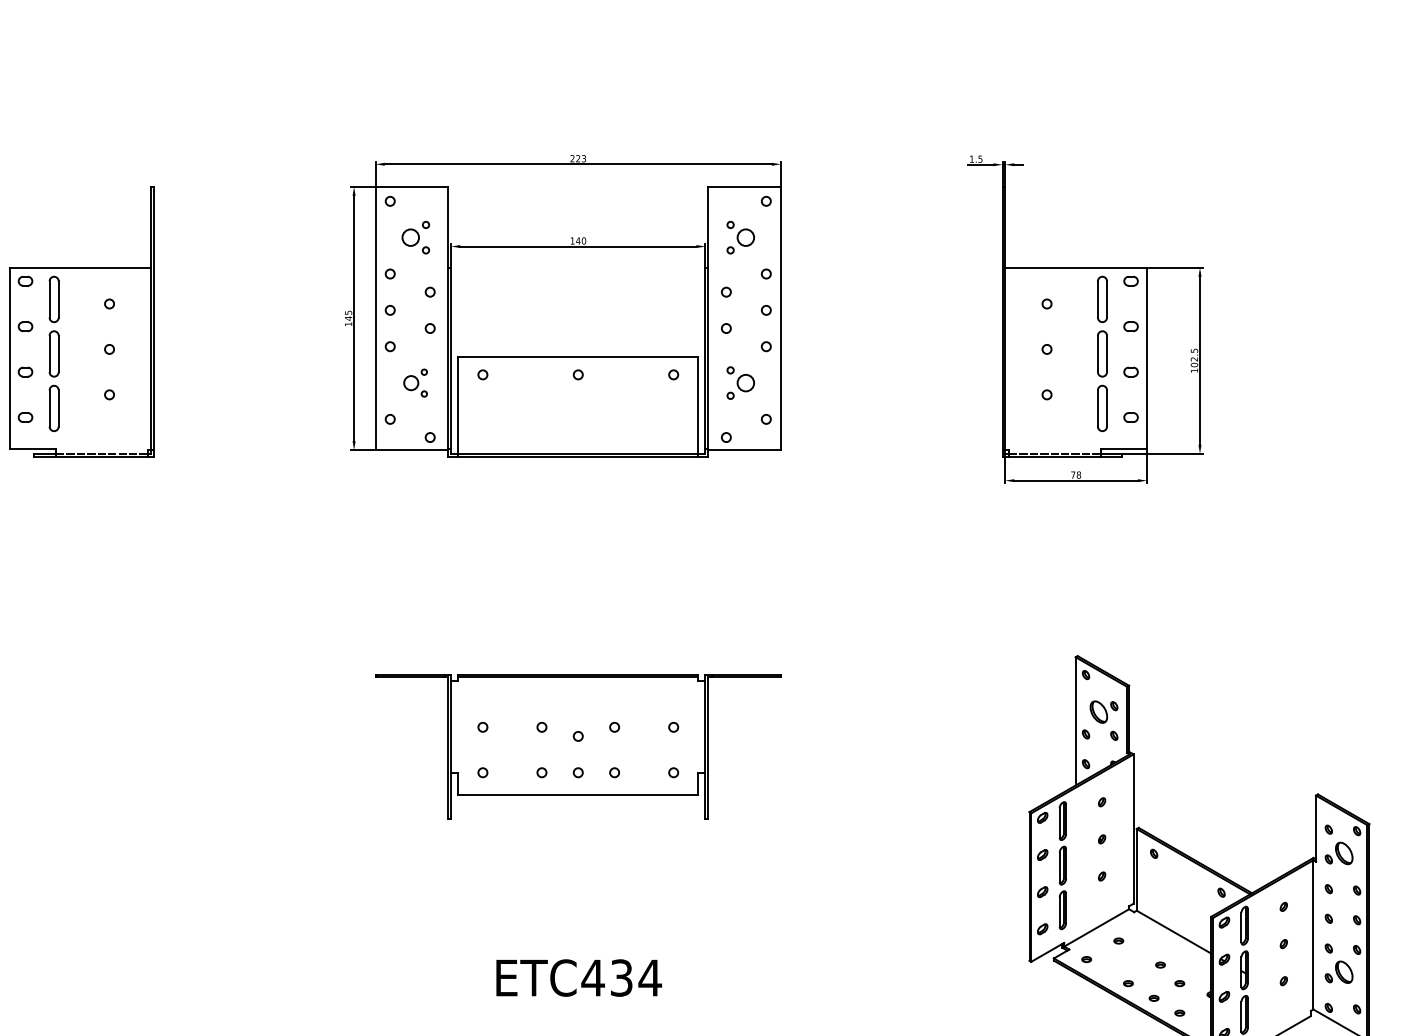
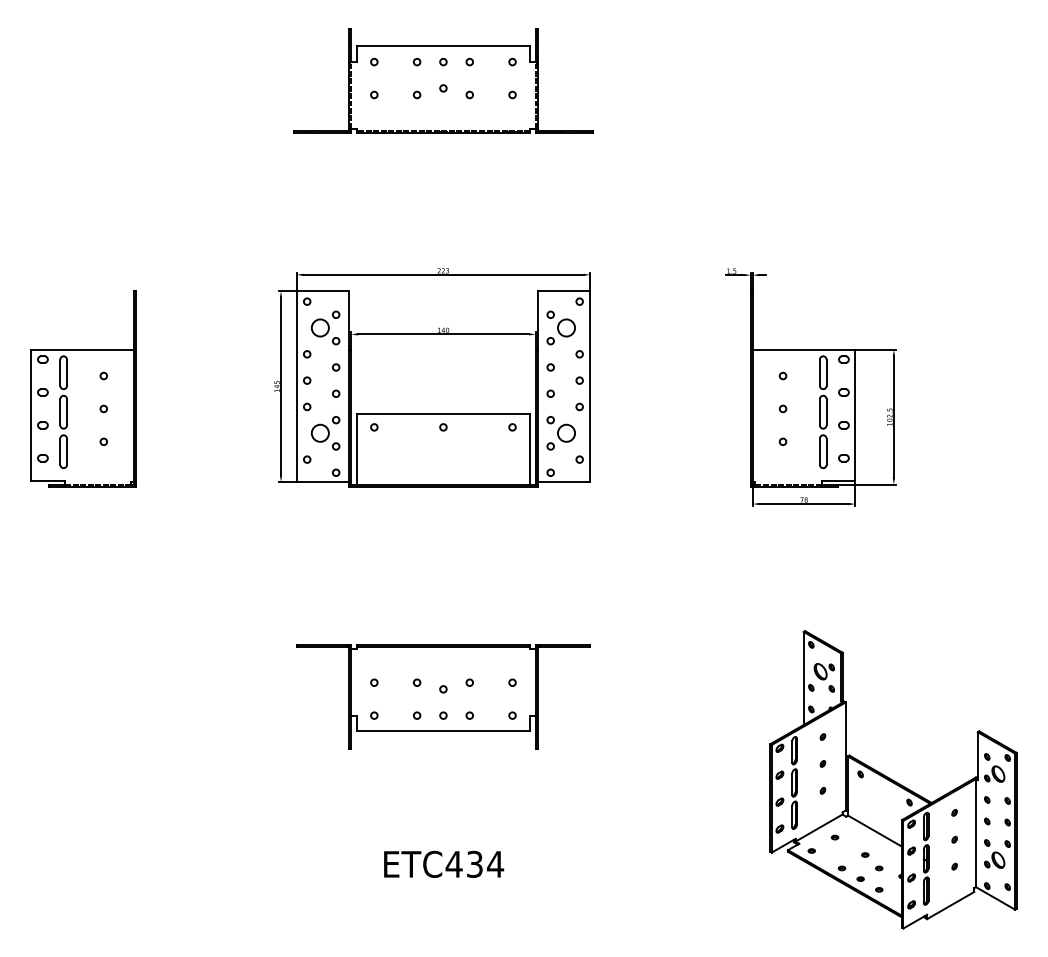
part: (415, 237) -> (325, 327), size x1.43
part: (739, 237) -> (560, 327), size x1.43
part: (415, 383) -> (325, 433), size x1.67
part: (739, 383) -> (560, 433), size x1.43

